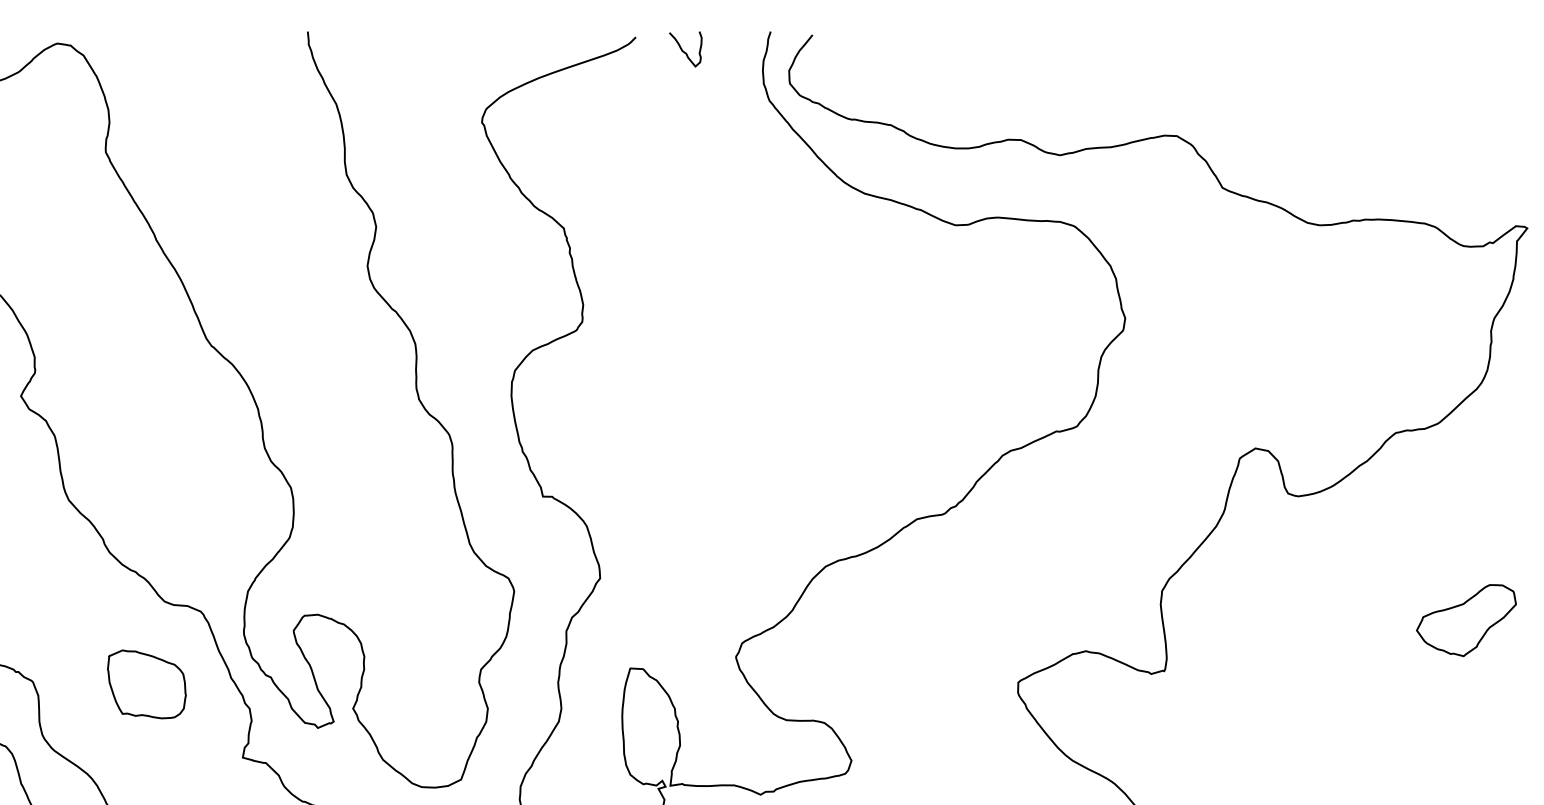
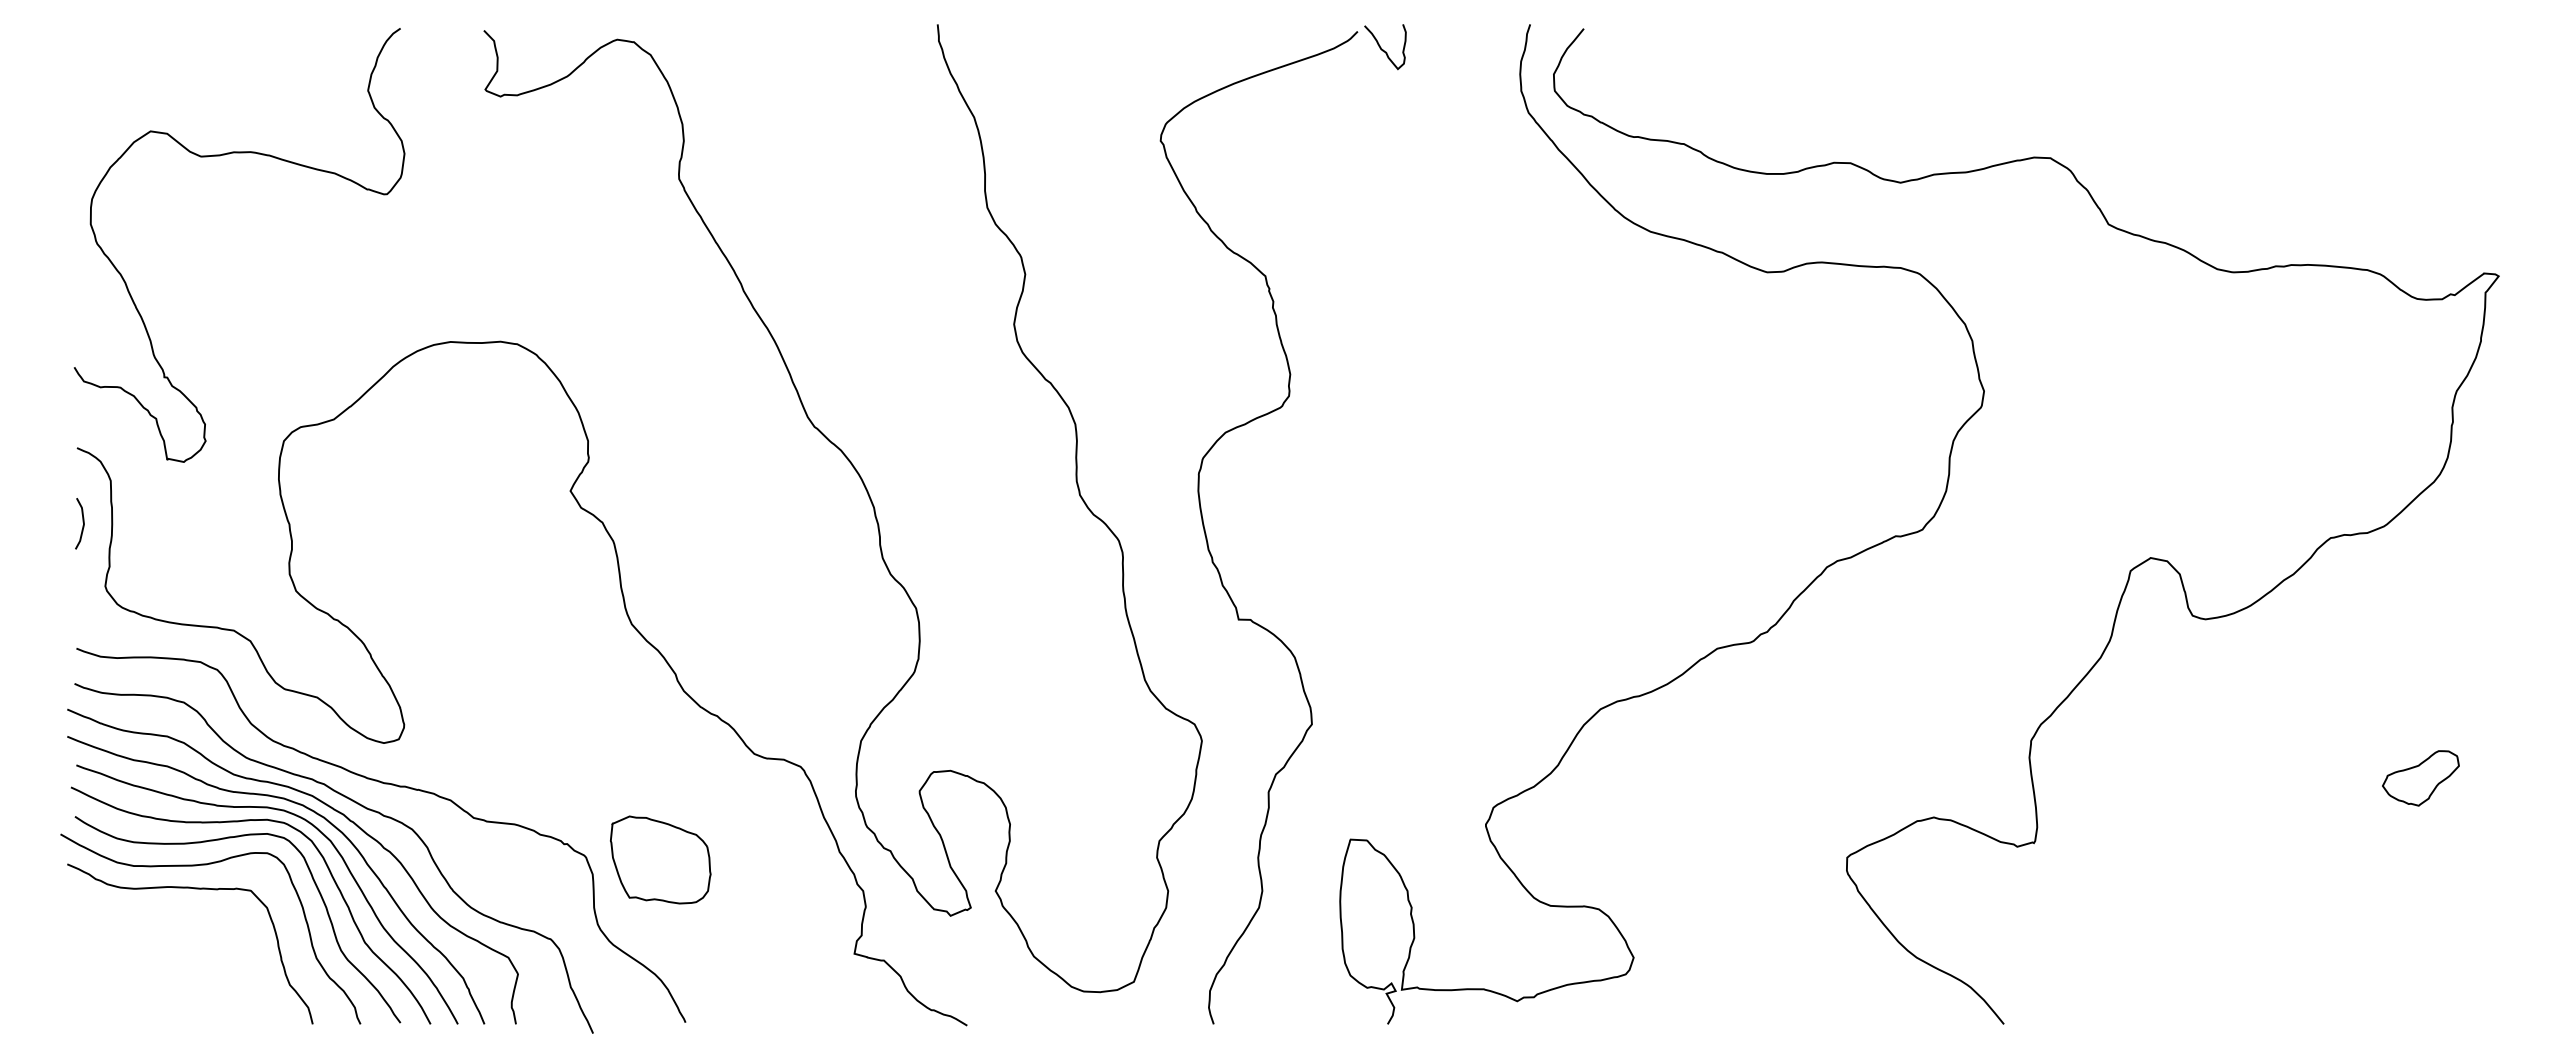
curve: (684, 51) -> (1383, 49), moved
part: (1466, 620) -> (2420, 778), size x0.6
part: (146, 683) -> (660, 859), moved

